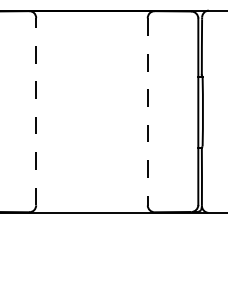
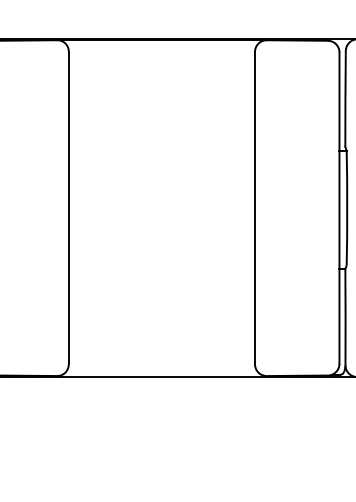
line: (36, 111) -> (69, 207), dashed -> solid
line: (147, 111) -> (254, 207), dashed -> solid

